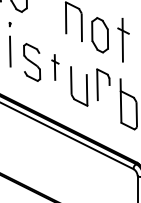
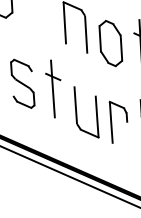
part: (55, 67) -> (53, 88), size x1.67
part: (103, 84) -> (119, 121), moved

